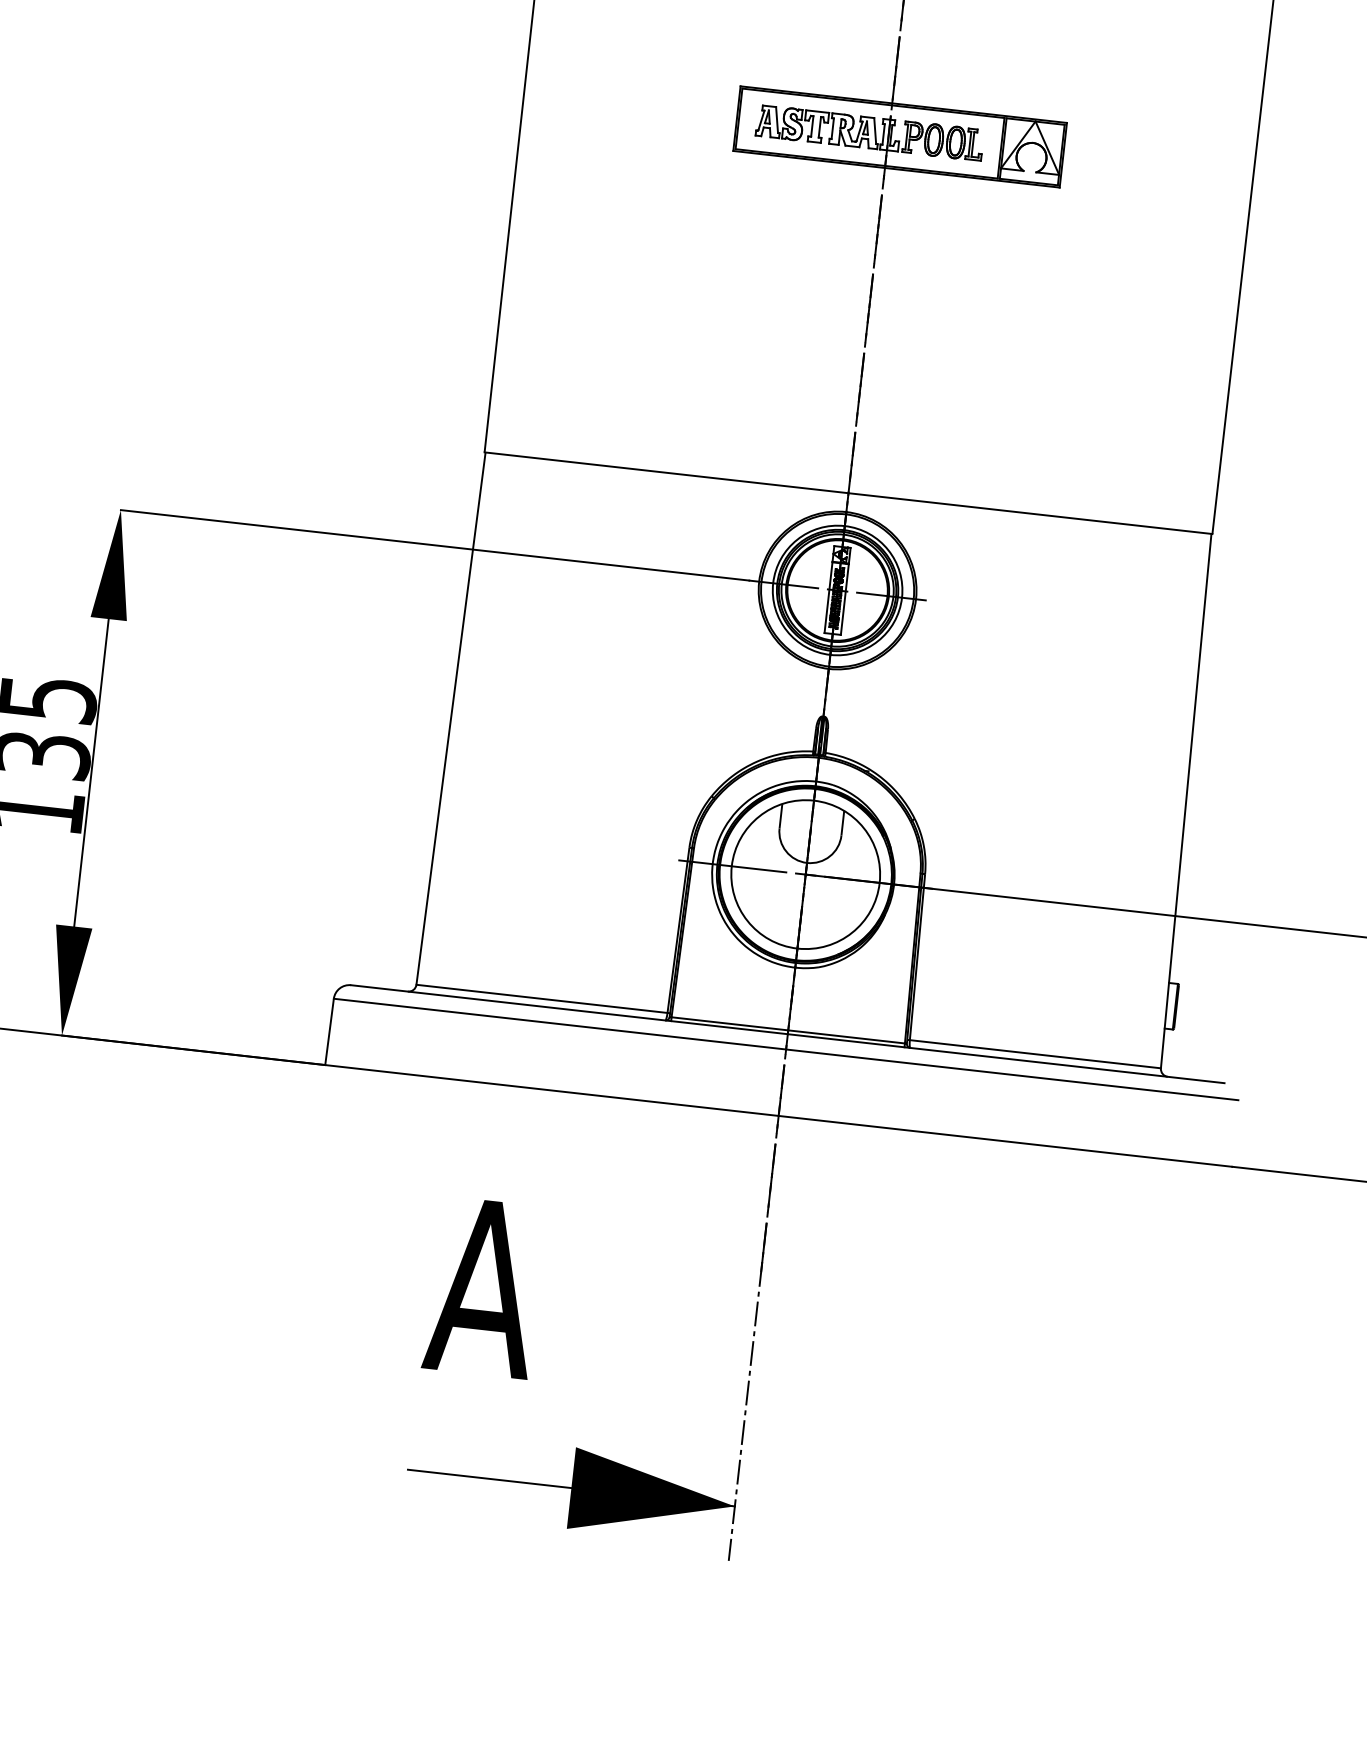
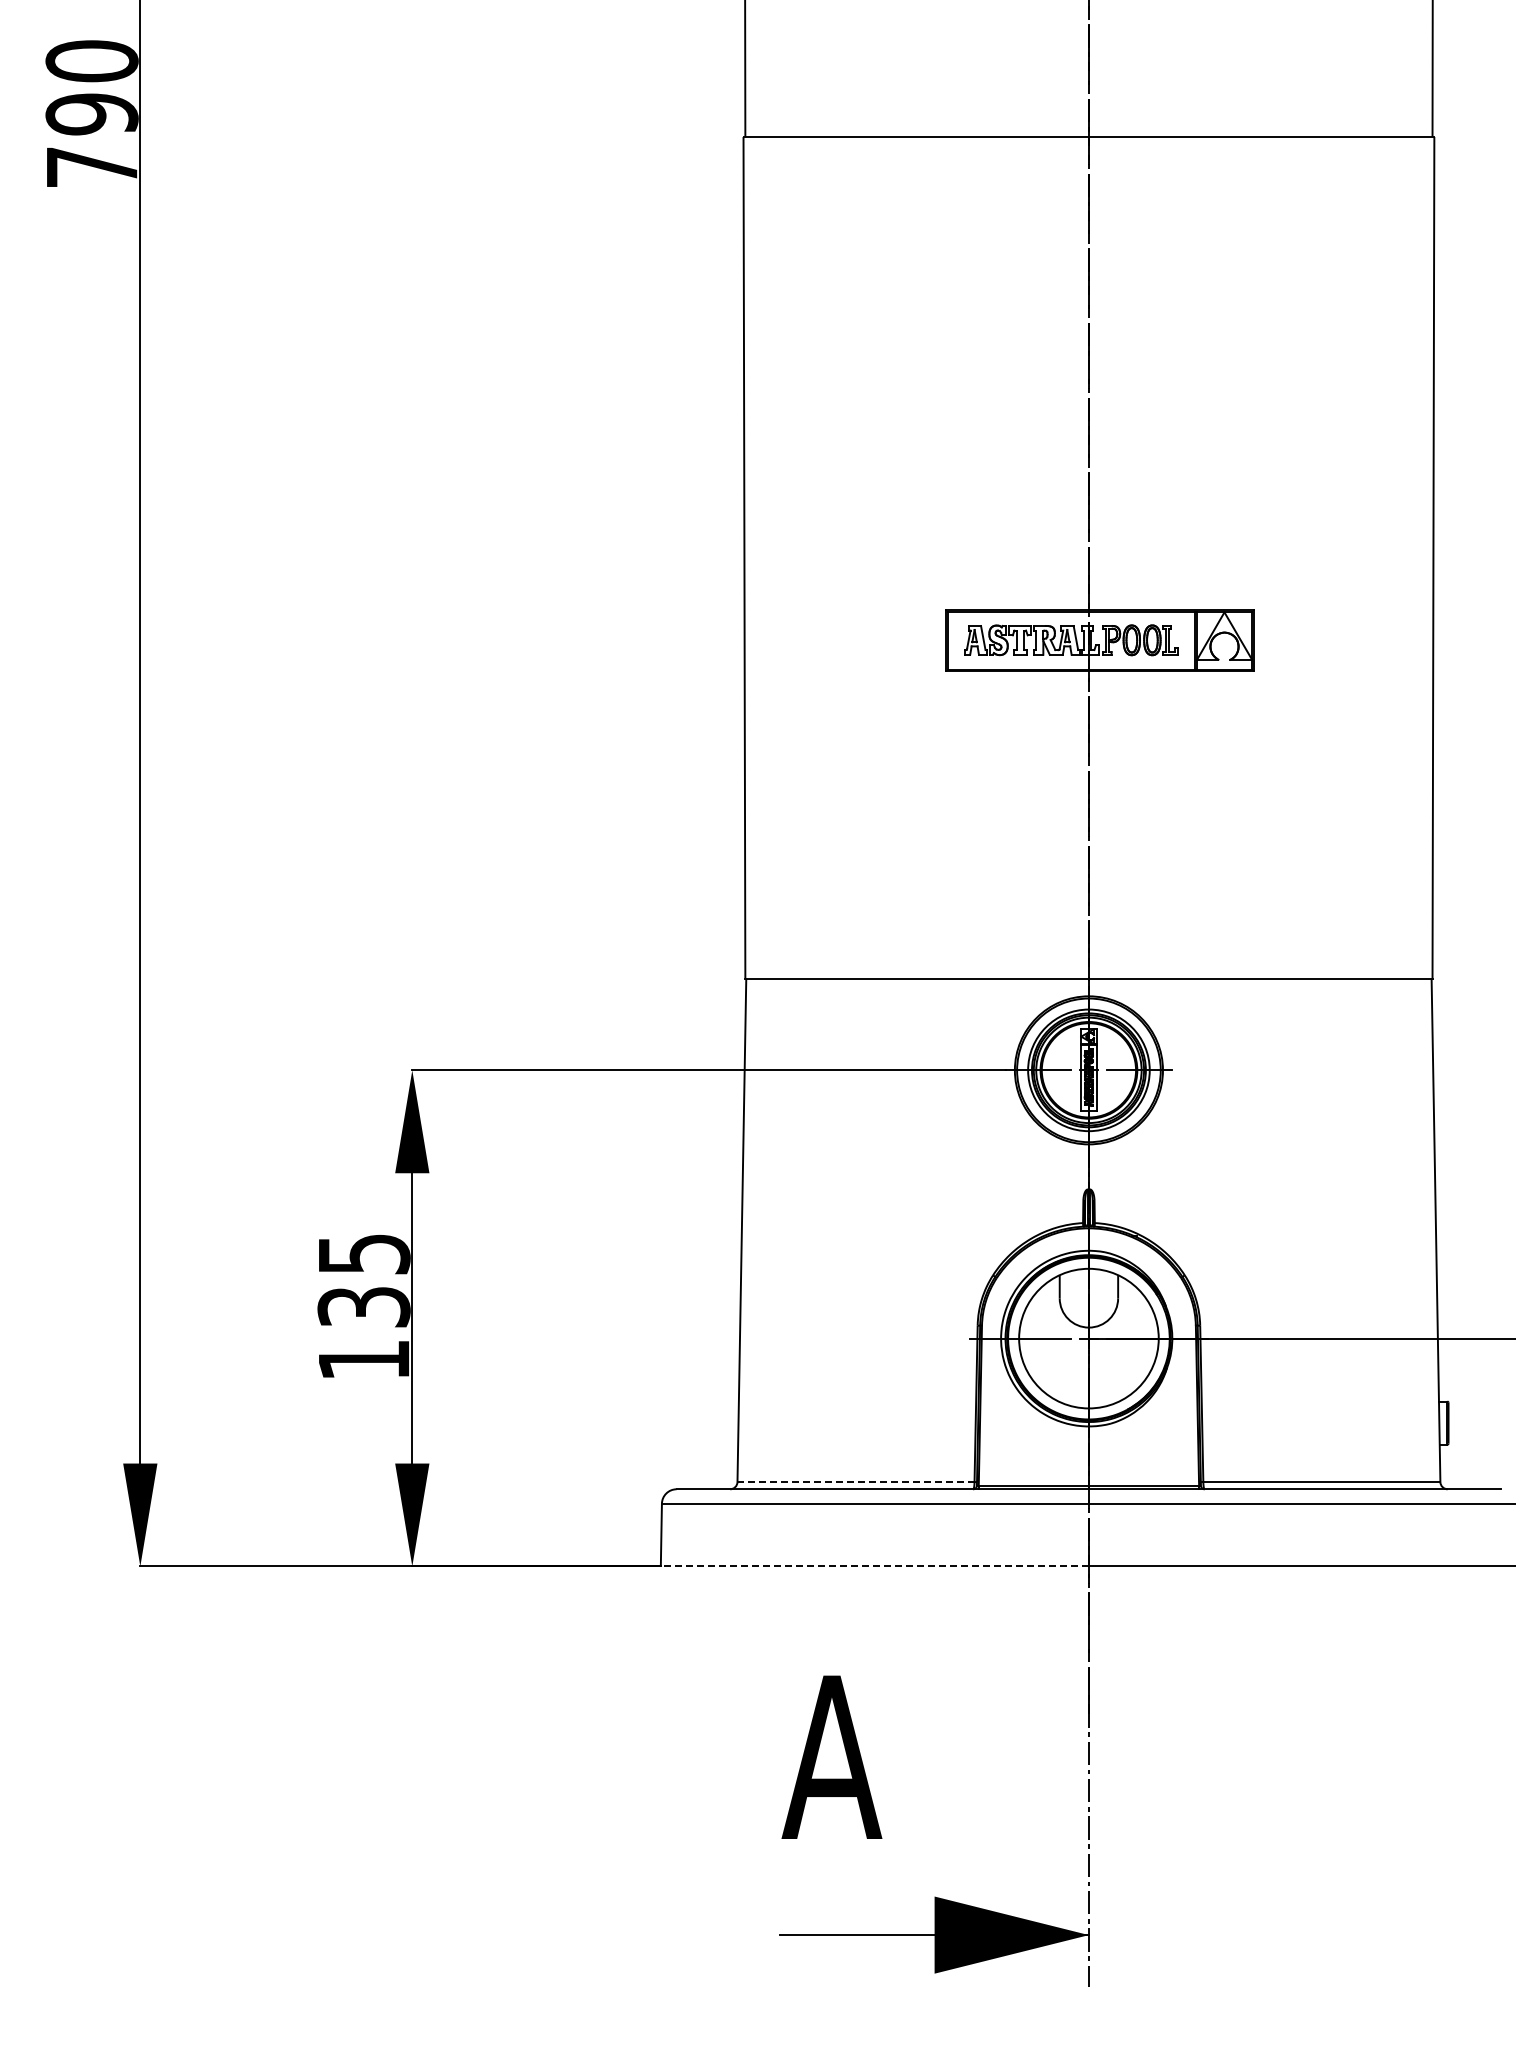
line: (542, 999) -> (856, 1482), solid -> dashed
line: (551, 1090) -> (874, 1566), solid -> dashed

